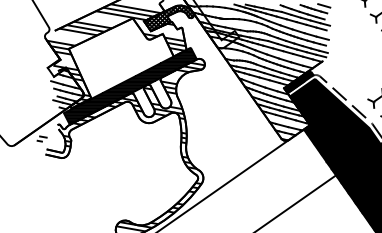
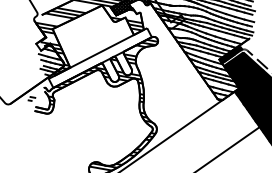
hatch: (130, 86) -> (100, 58), removed

